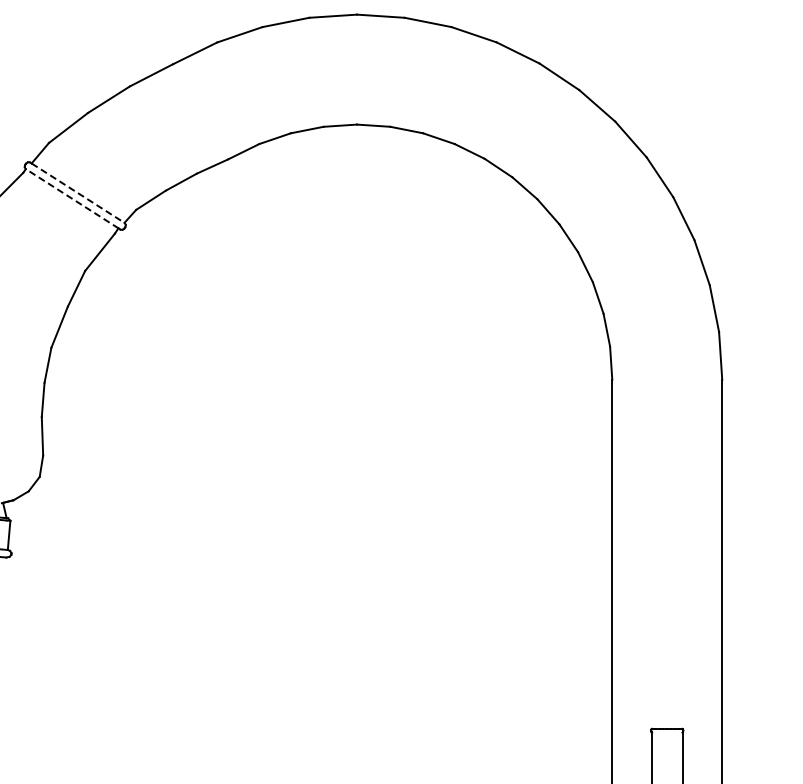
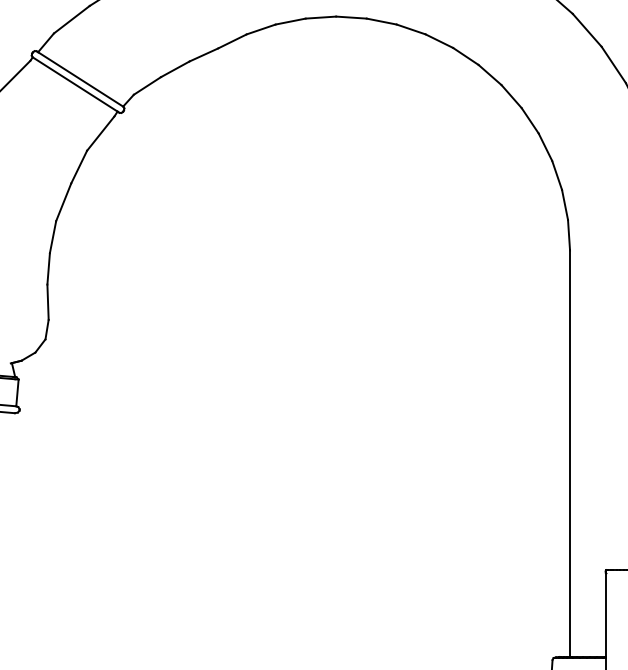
line: (78, 193) -> (81, 79), dashed -> solid
line: (71, 198) -> (74, 84), dashed -> solid

